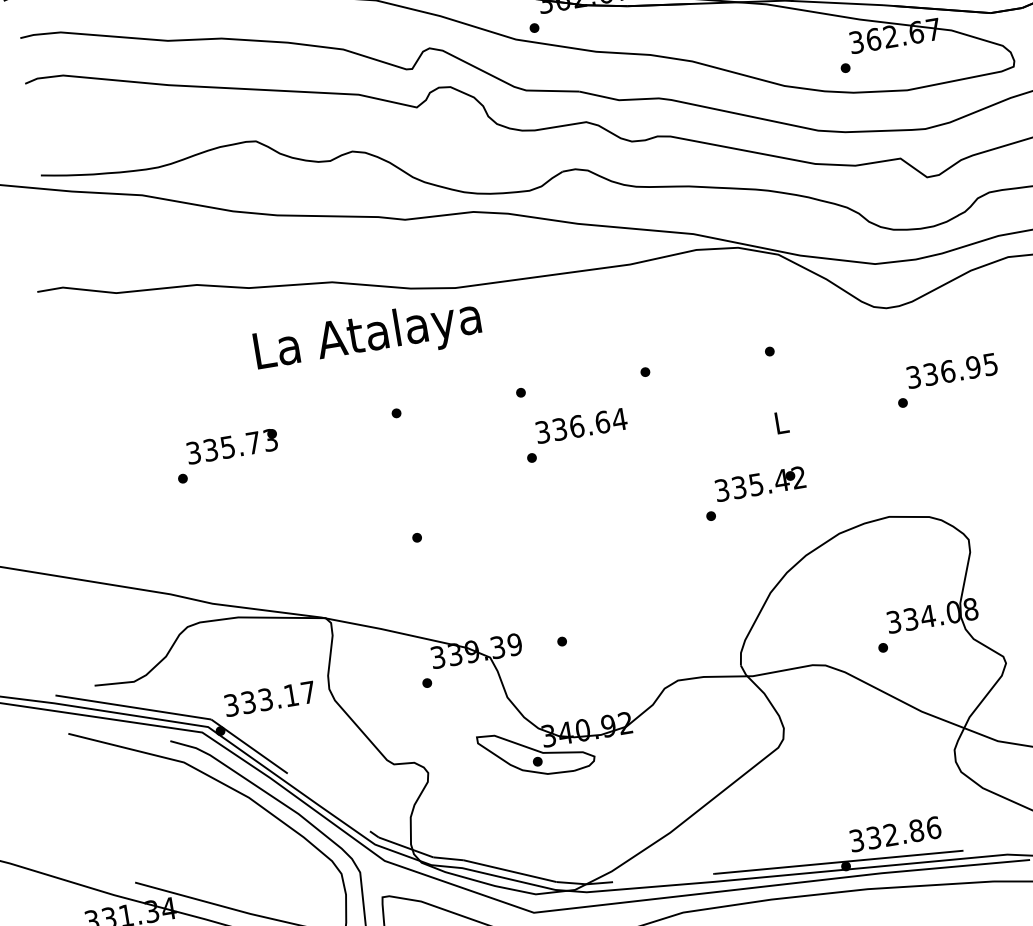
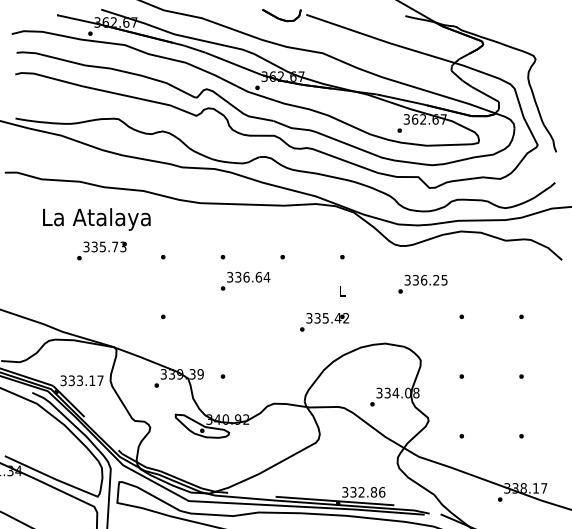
text: (367, 337) -> (96, 219), moved
text: (973, 367) -> (436, 280), 336.95 -> 336.25
text: (226, 455) -> (101, 250), moved

